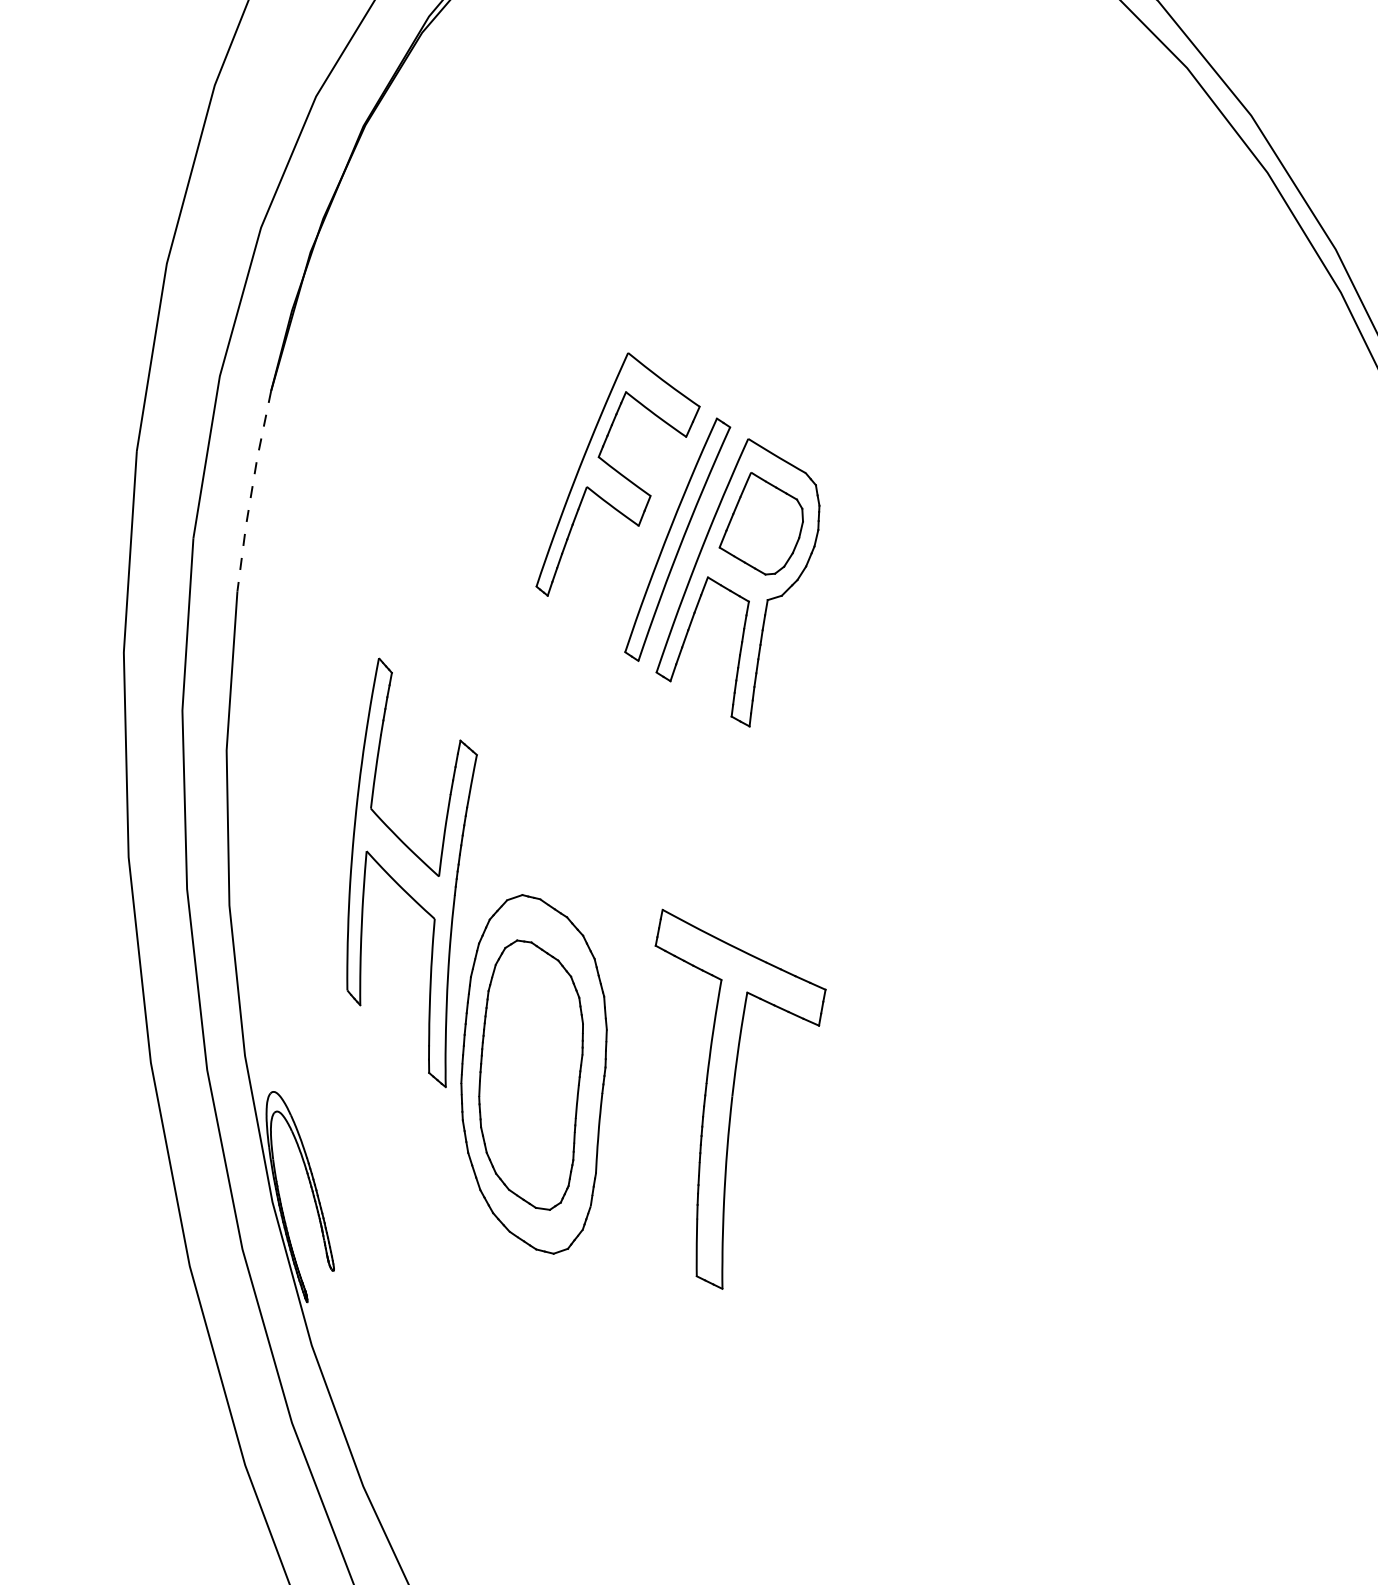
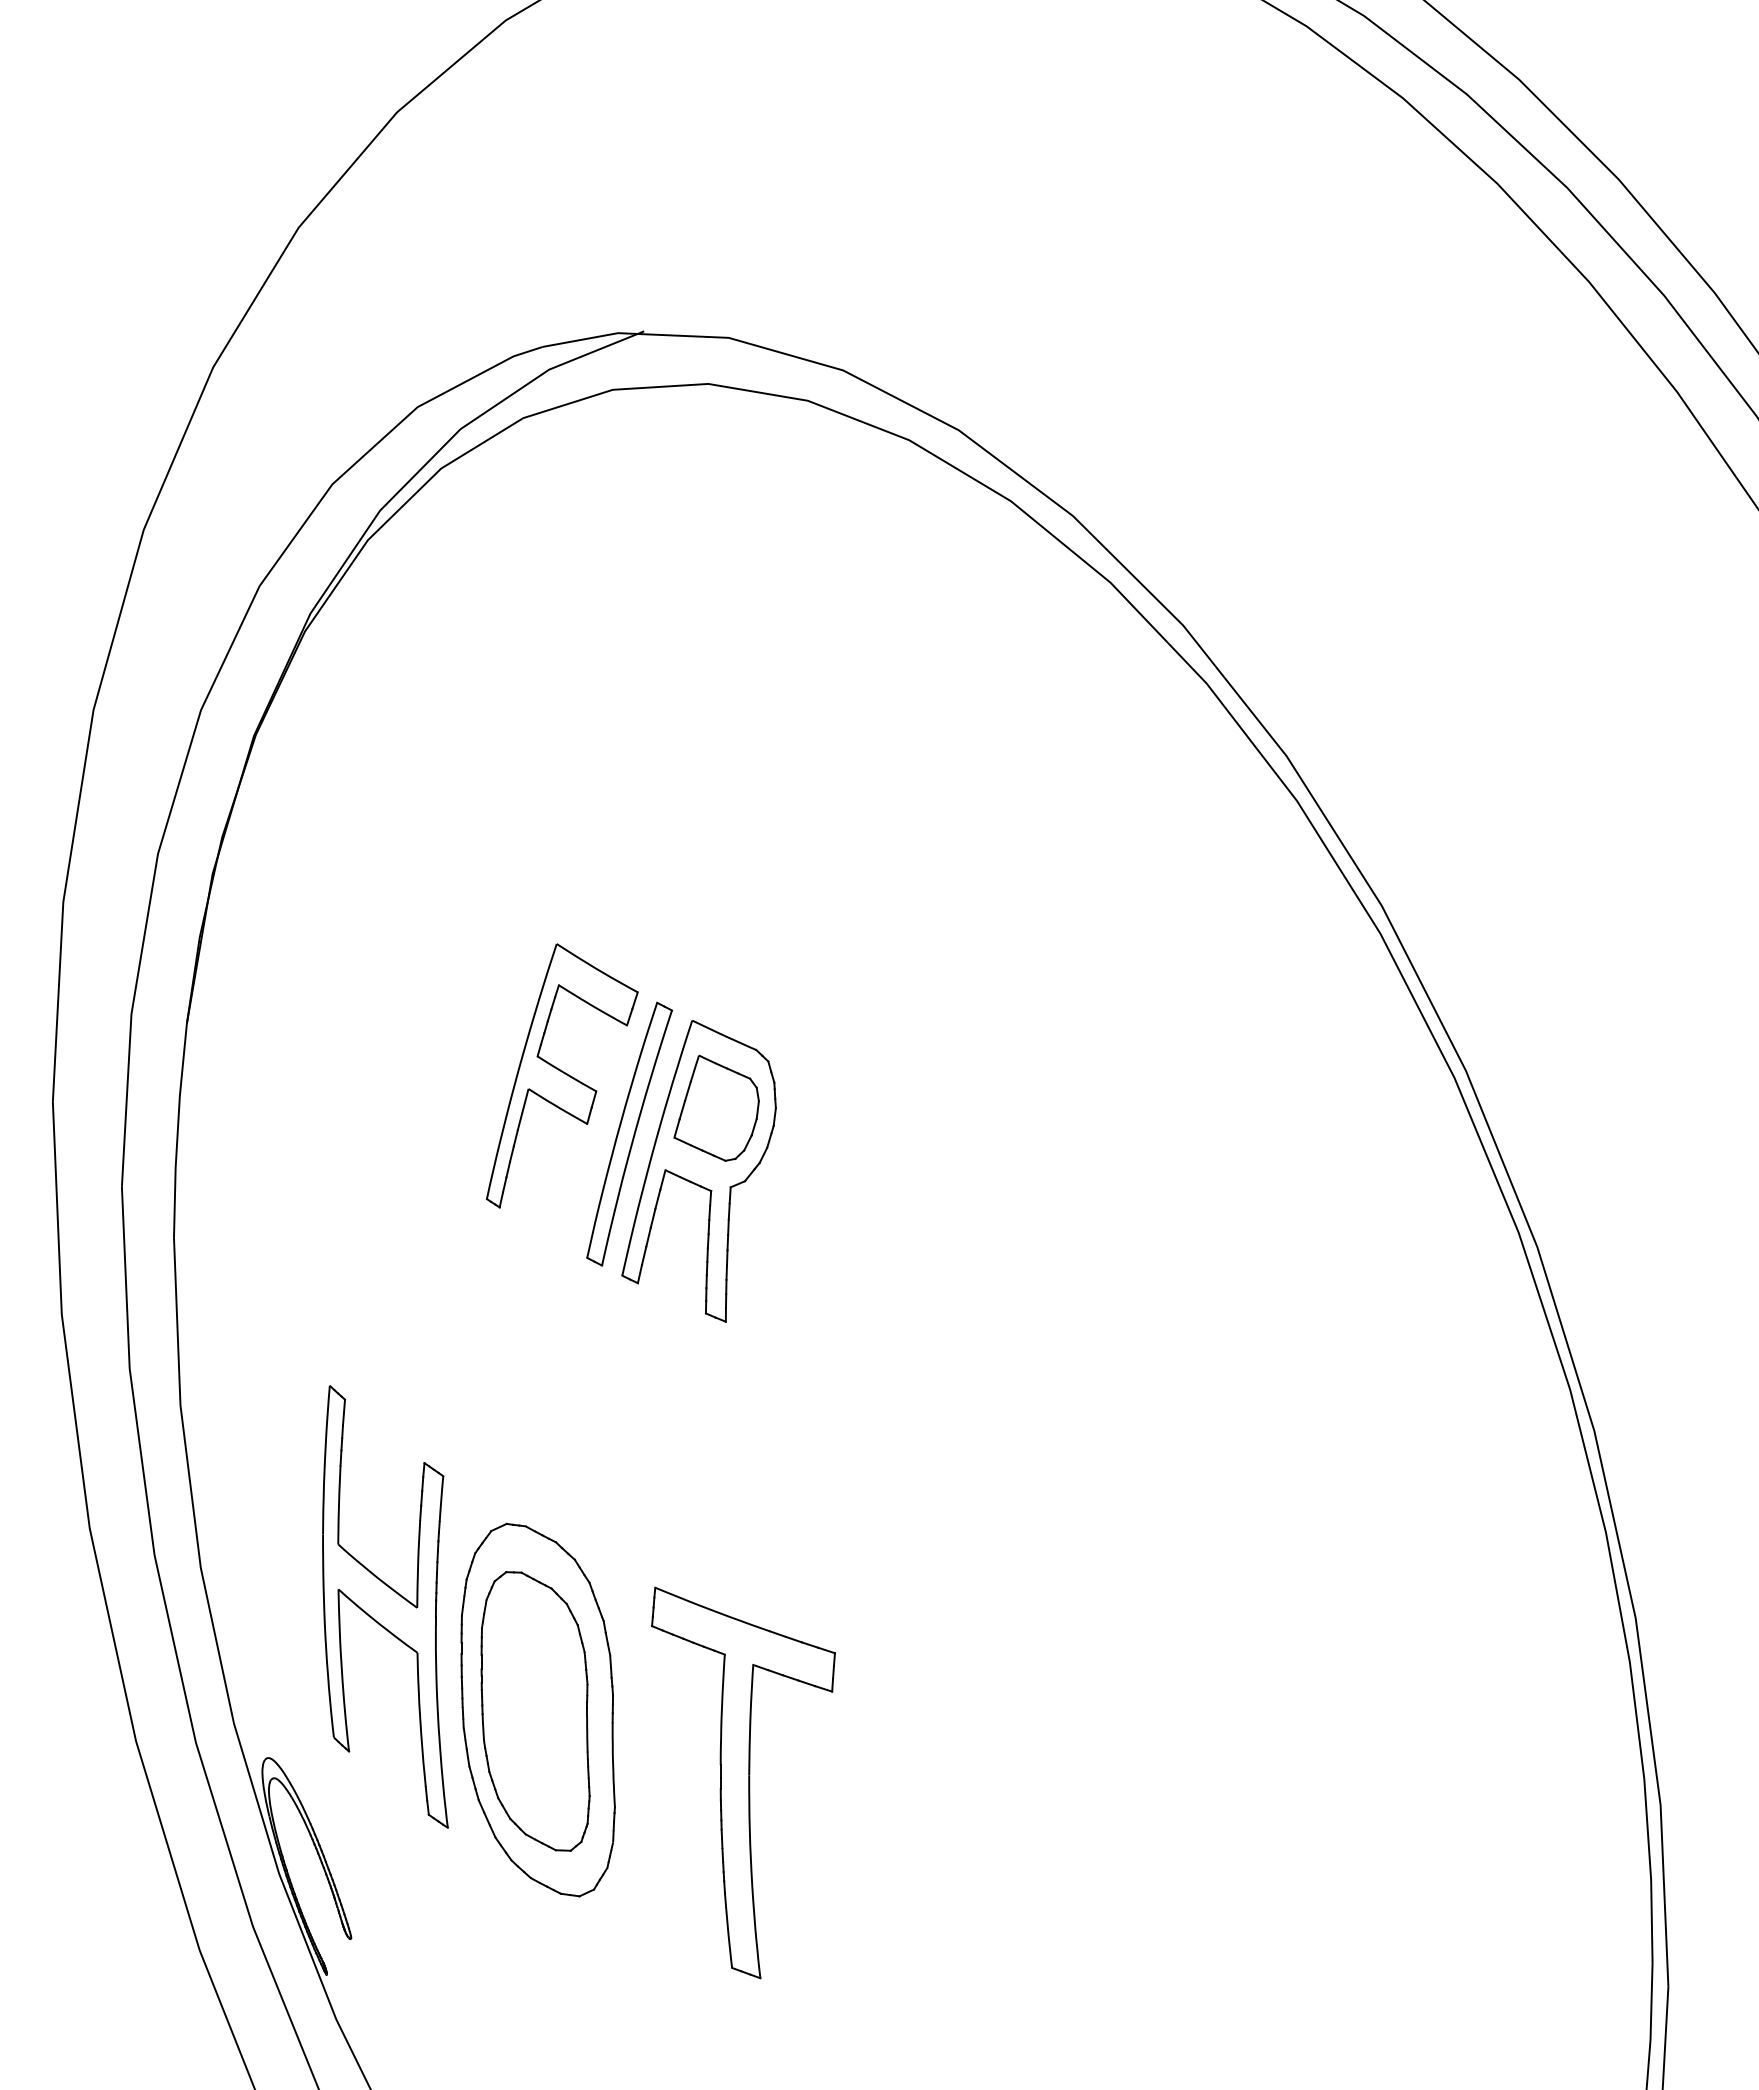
line: (251, 490) -> (177, 1130), dashed -> solid
part: (409, 872) -> (385, 1606), moved
part: (726, 1102) -> (743, 1782), moved

